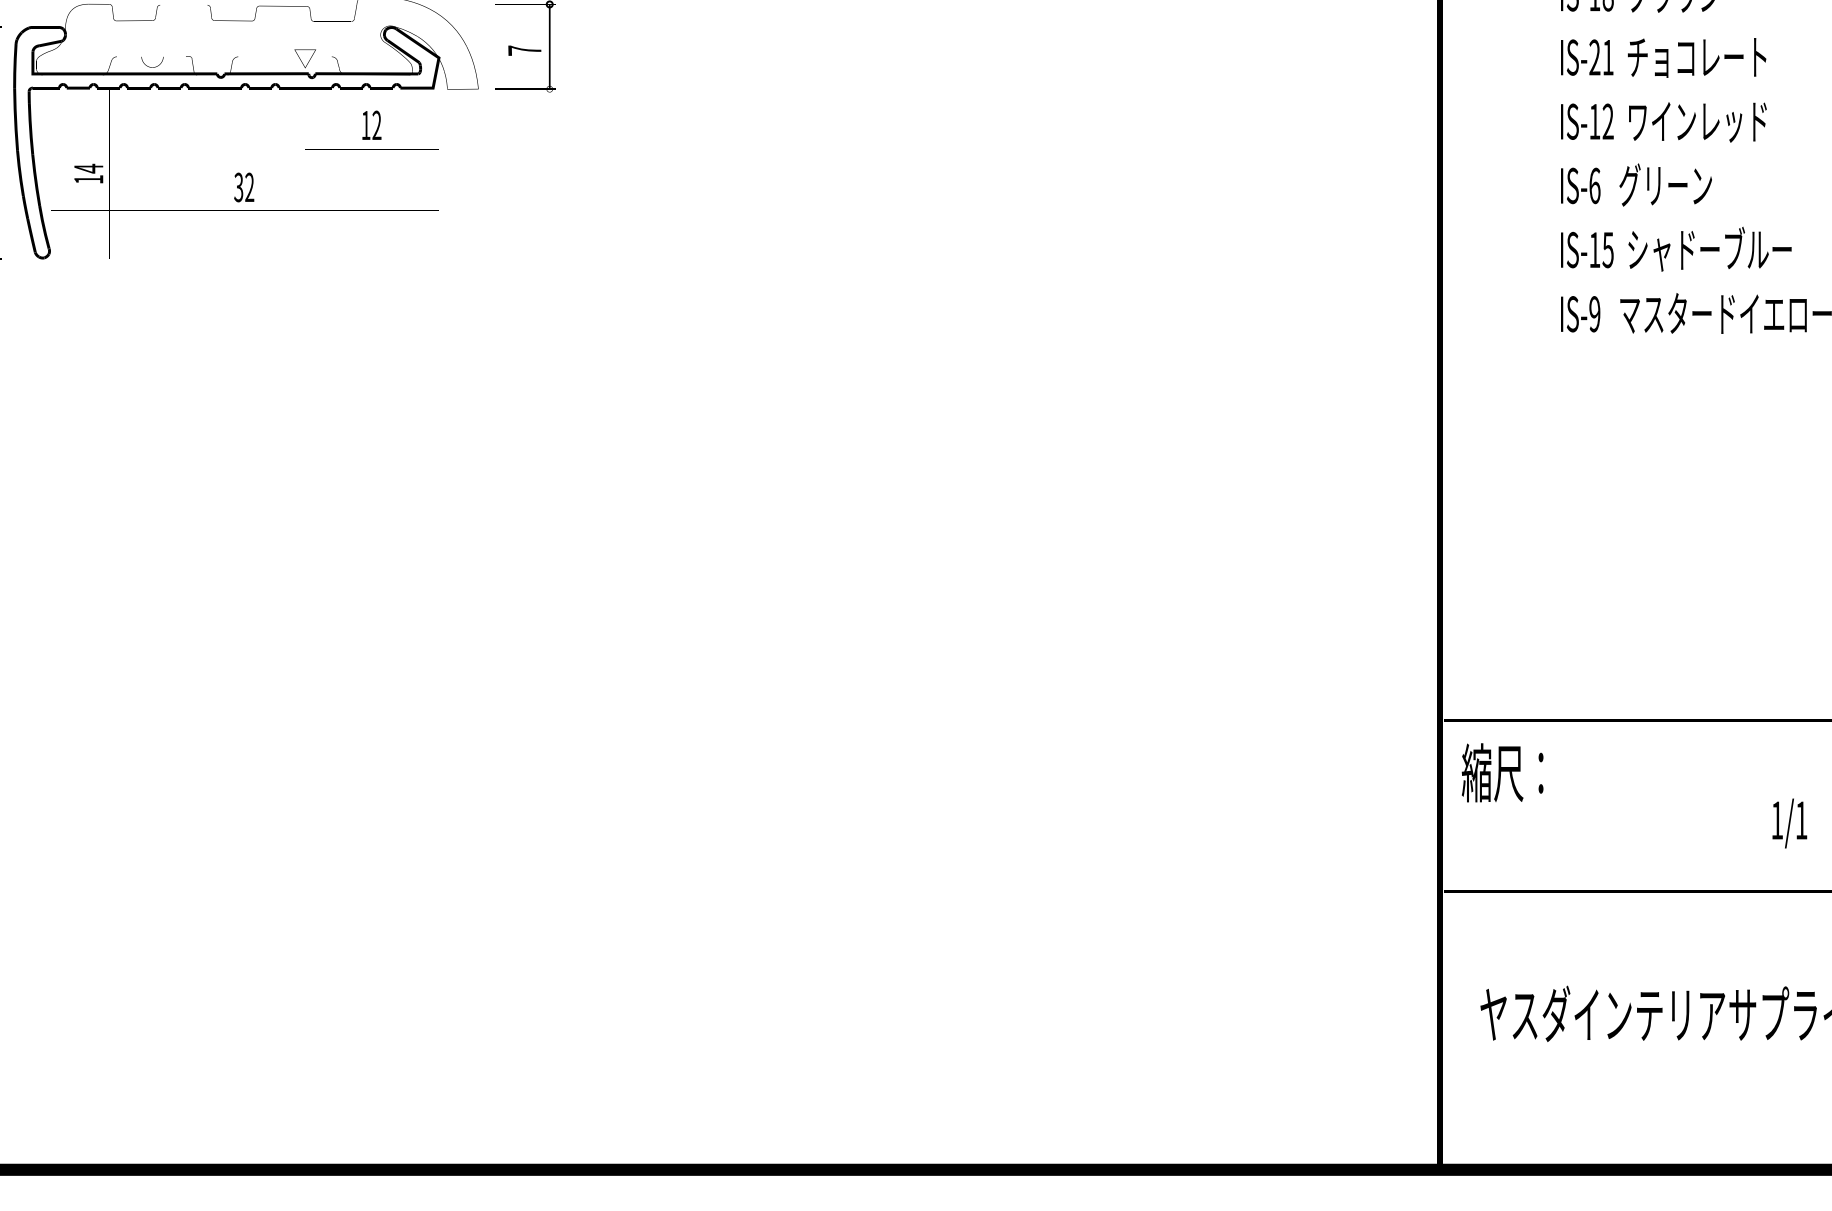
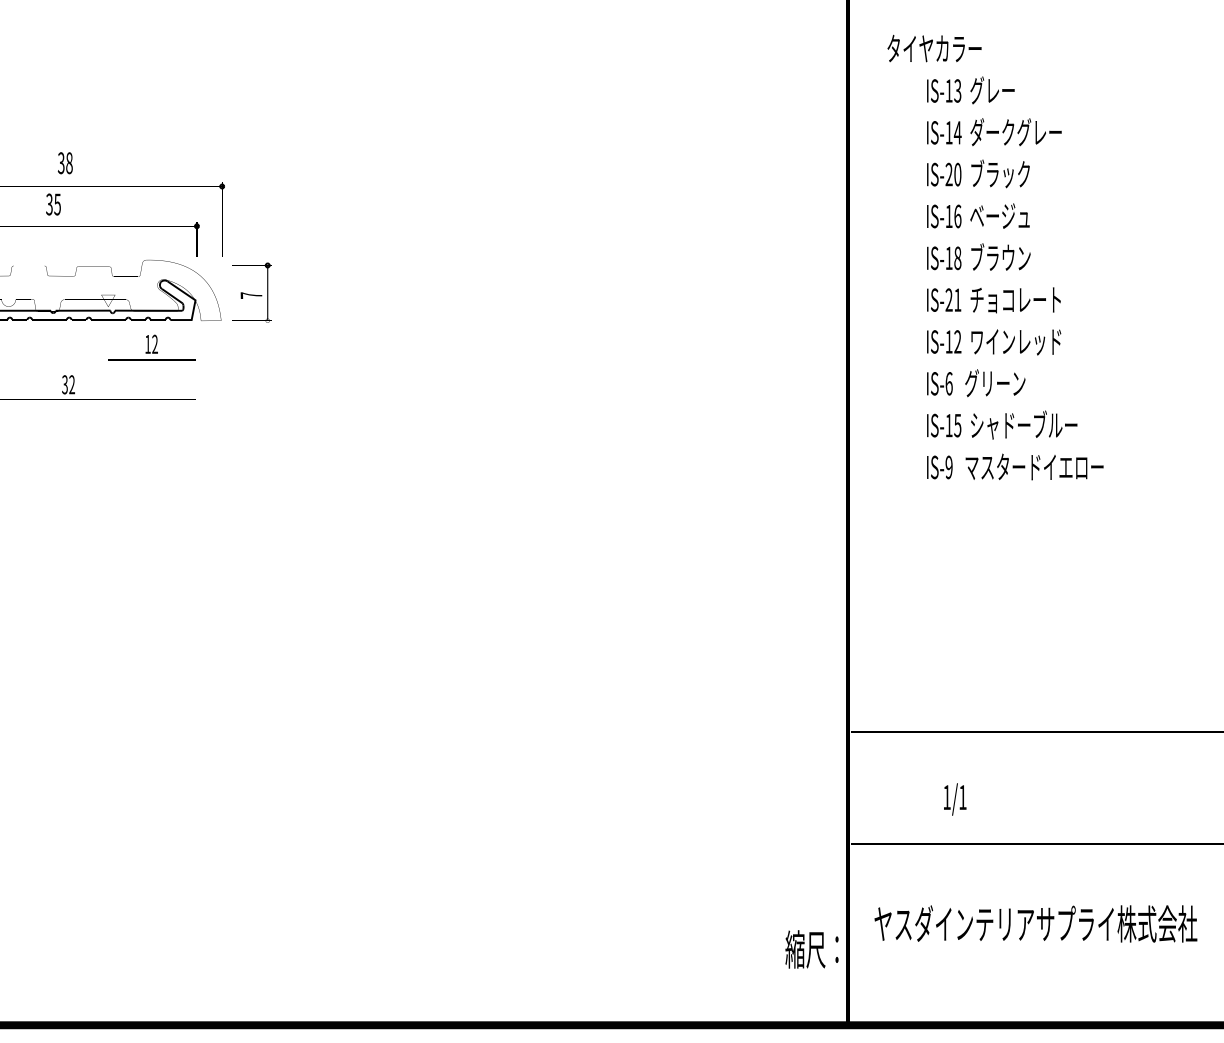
text: (1501, 772) -> (811, 949), moved
text: (1790, 823) -> (955, 799), moved

